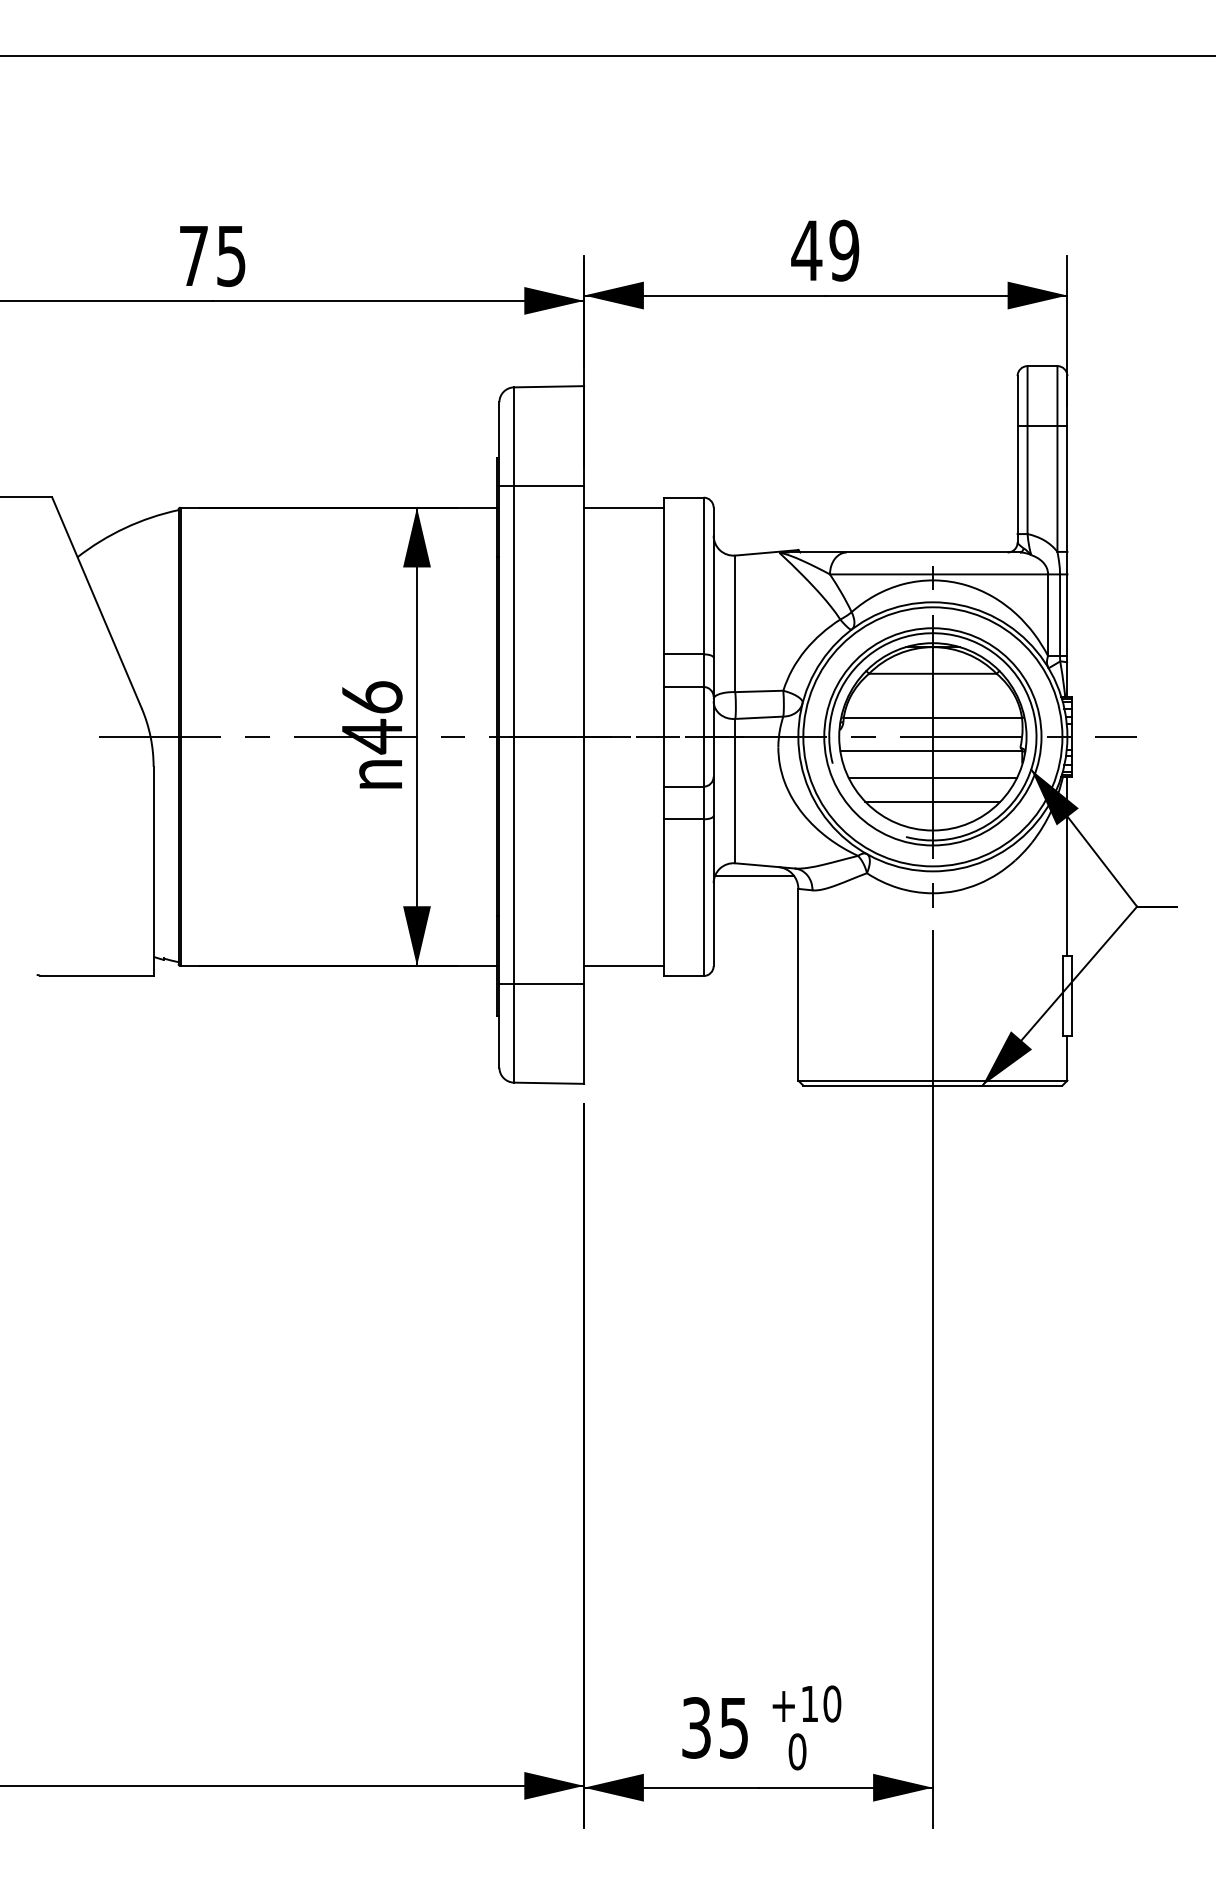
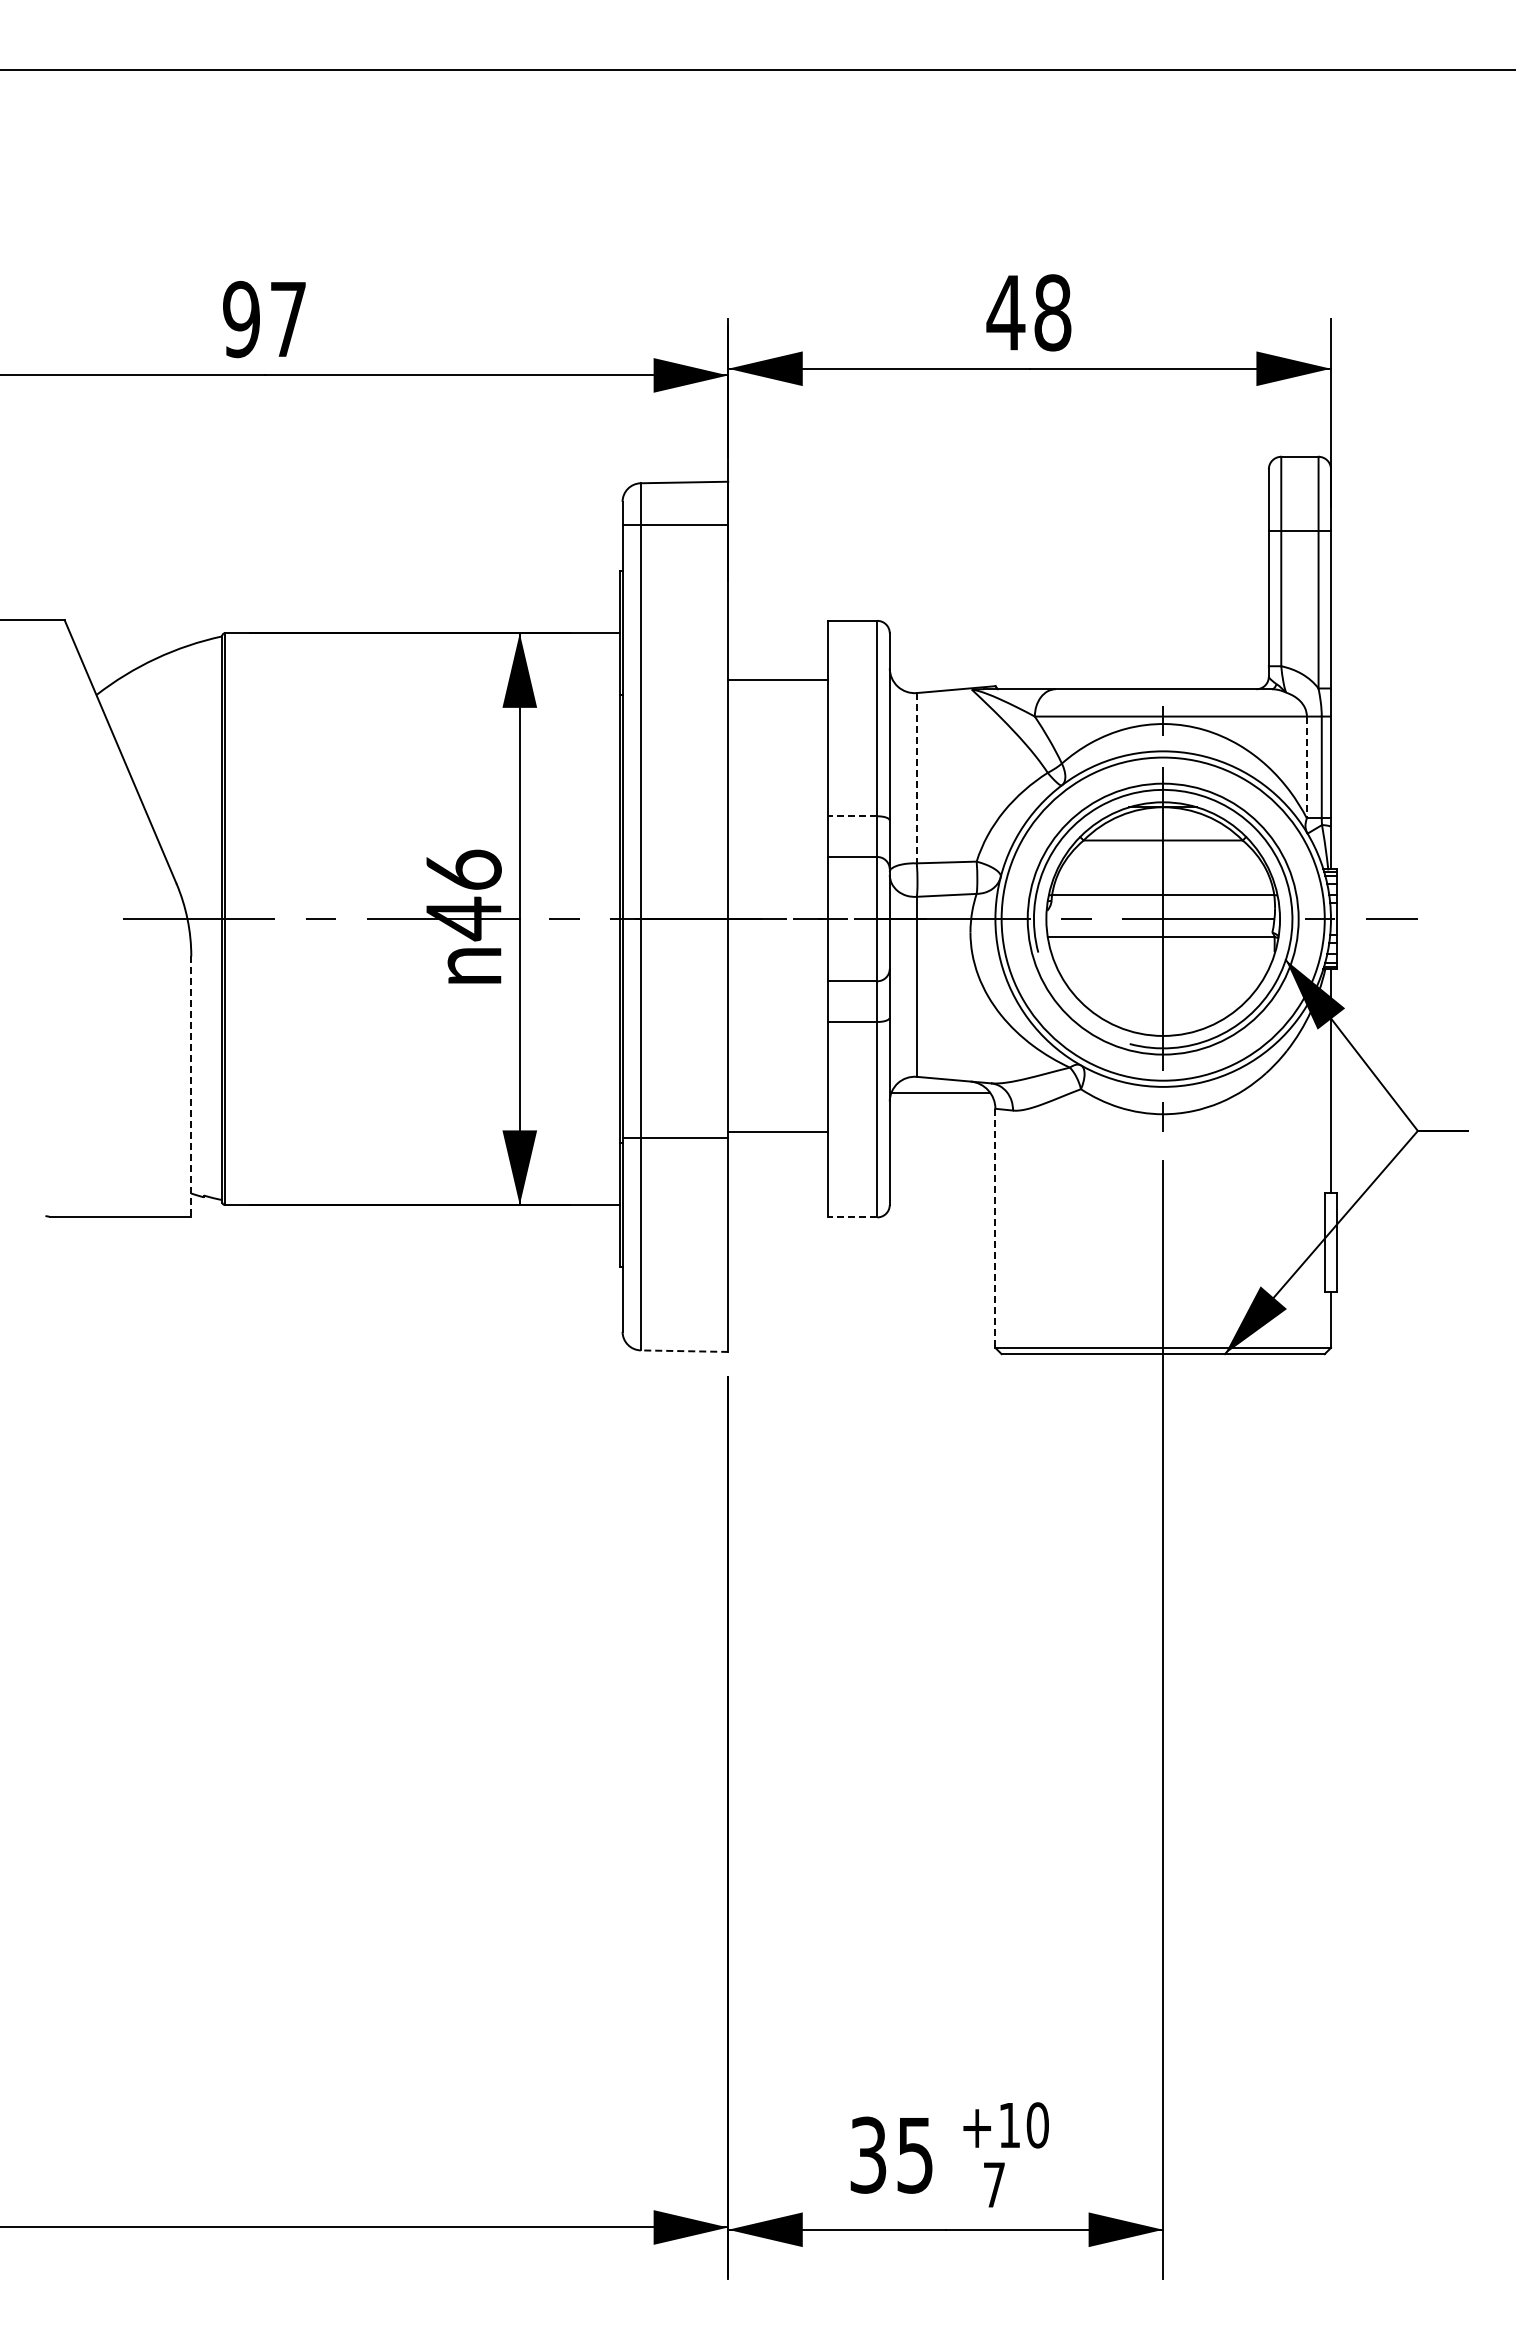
text: (844, 250) -> (1052, 312), 49 -> 48
text: (212, 256) -> (264, 319), 75 -> 97
line: (541, 486) -> (675, 525), moved
line: (623, 507) -> (777, 680), moved
line: (1047, 615) -> (1306, 767), solid -> dashed
line: (735, 624) -> (916, 778), solid -> dashed
line: (683, 654) -> (852, 816), solid -> dashed
line: (932, 778) -> (1162, 970), removed
line: (933, 801) -> (1163, 999), removed
line: (153, 871) -> (191, 1087), solid -> dashed
line: (623, 965) -> (777, 1131), moved
line: (683, 976) -> (852, 1217), solid -> dashed
line: (541, 984) -> (675, 1137), moved
line: (798, 984) -> (995, 1228), solid -> dashed
line: (549, 1083) -> (684, 1351), solid -> dashed
text: (797, 1751) -> (994, 2184), 0 -> 7

